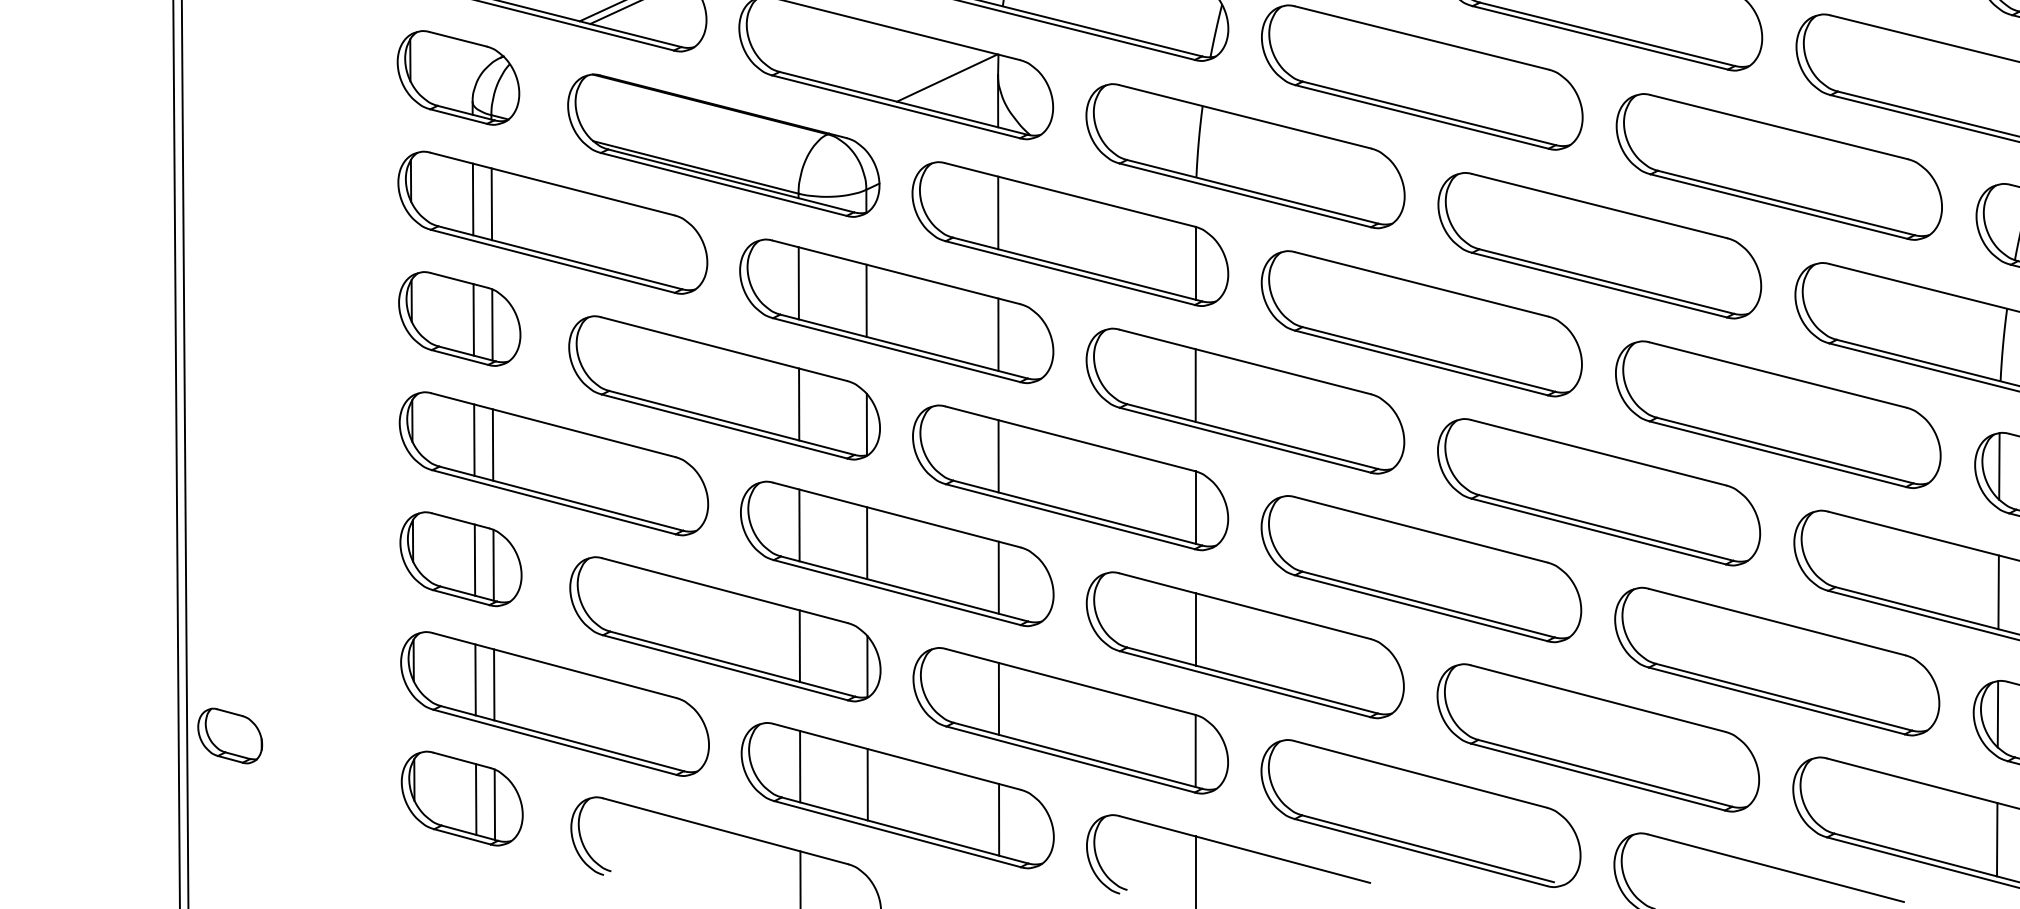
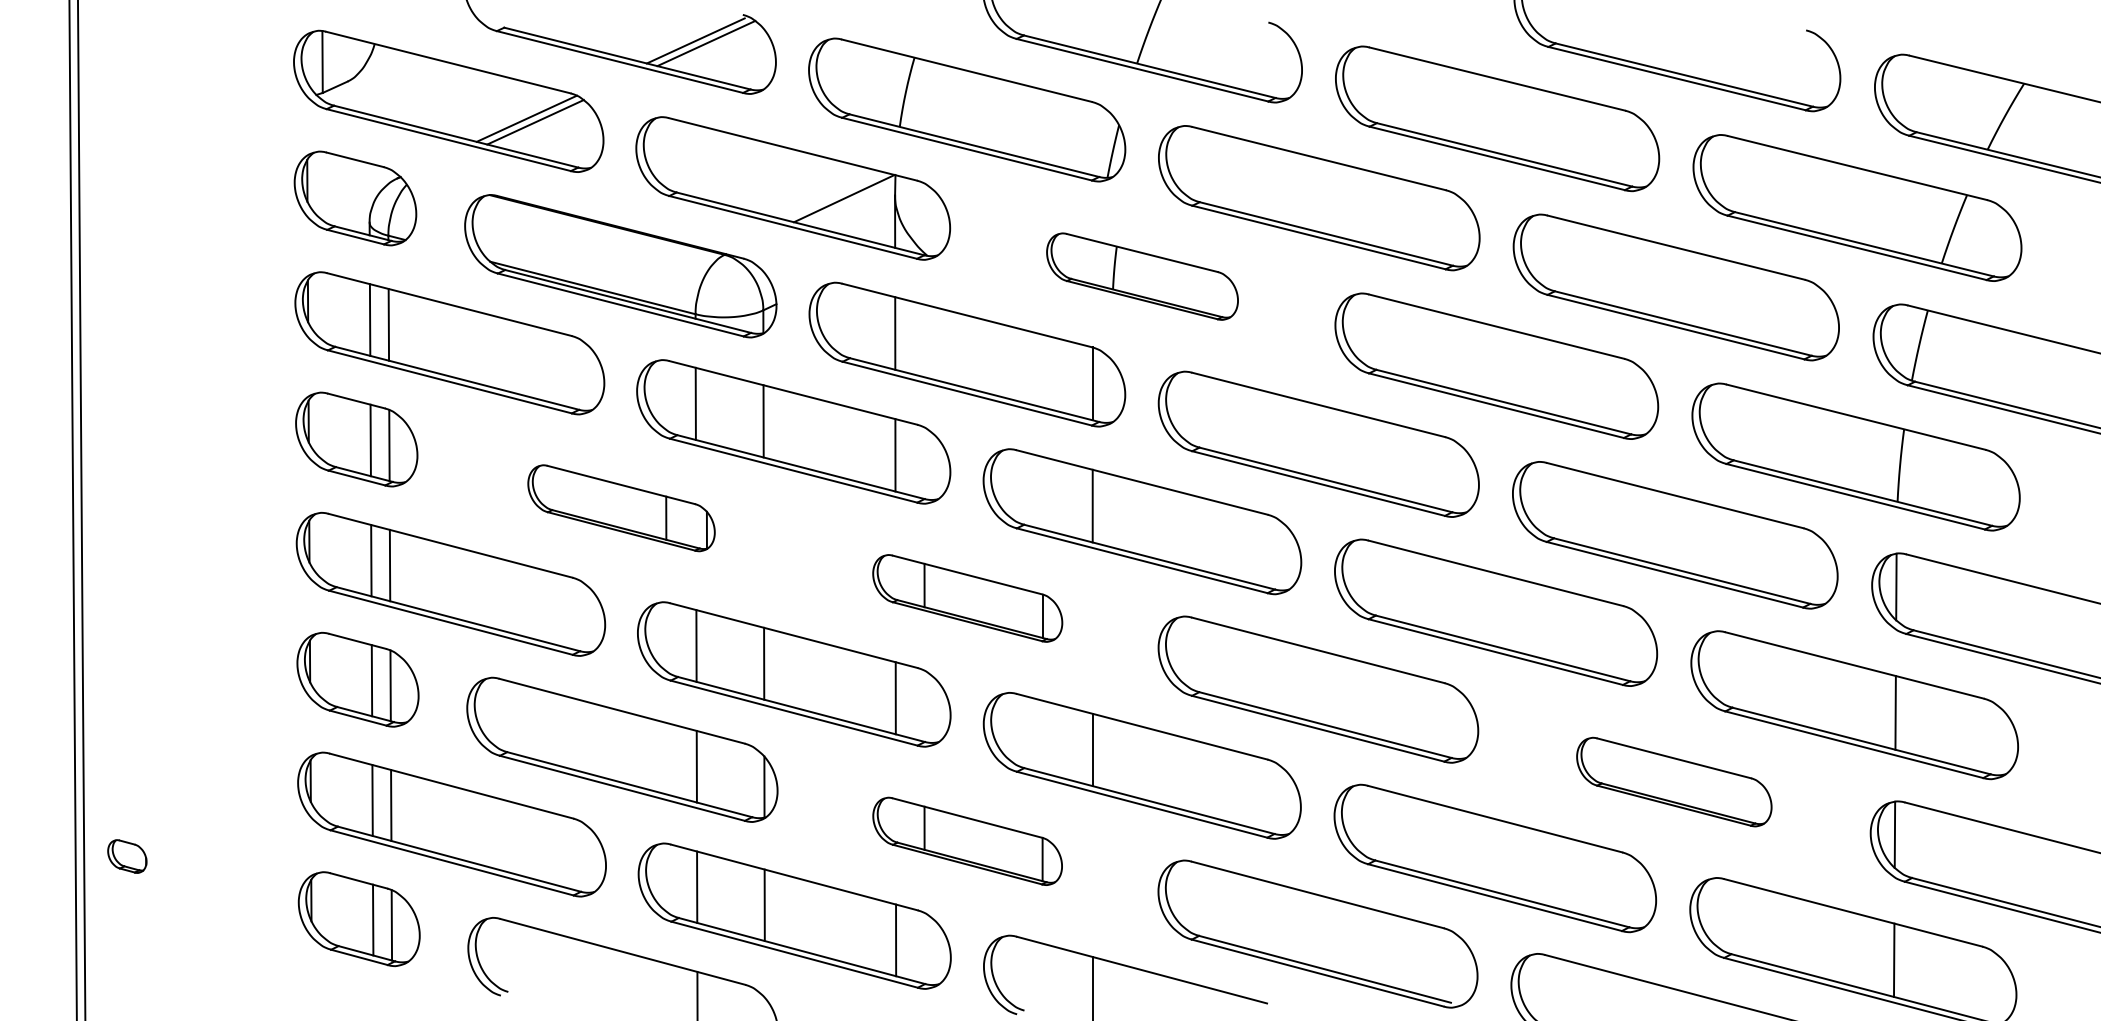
part: (1245, 155) -> (1142, 276), size x0.6
part: (724, 386) -> (621, 507), size x0.6
part: (1070, 477) -> (967, 598), size x0.6
part: (1777, 660) -> (1674, 781), size x0.6
part: (1070, 720) -> (967, 841), size x0.6
part: (230, 735) -> (127, 856), size x0.6

